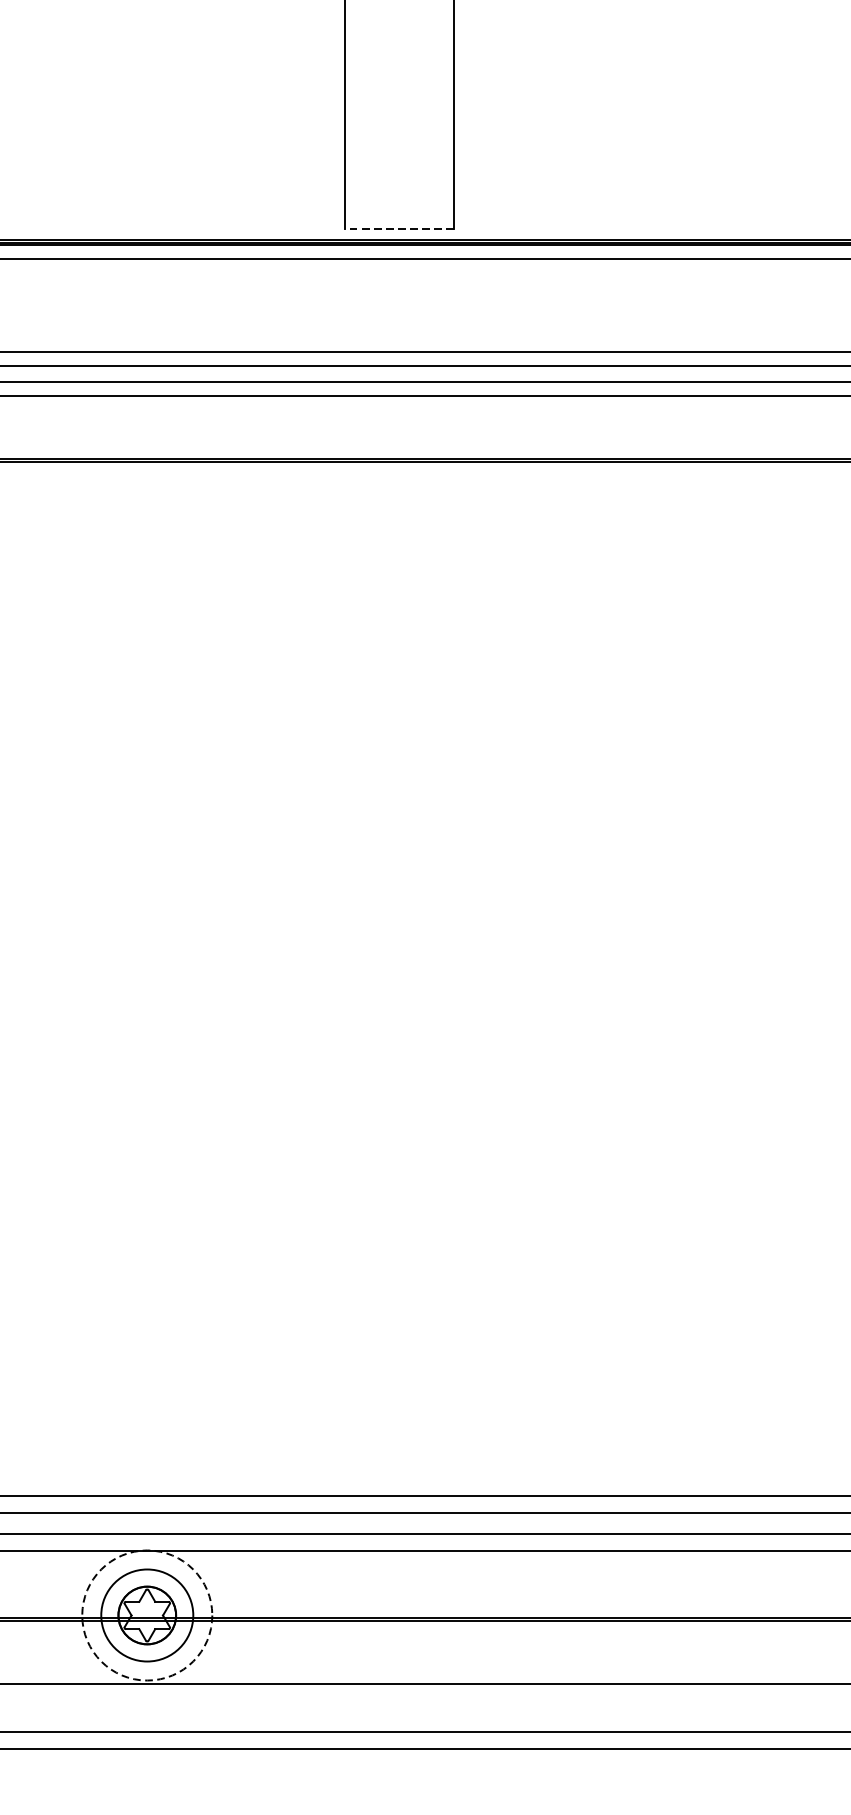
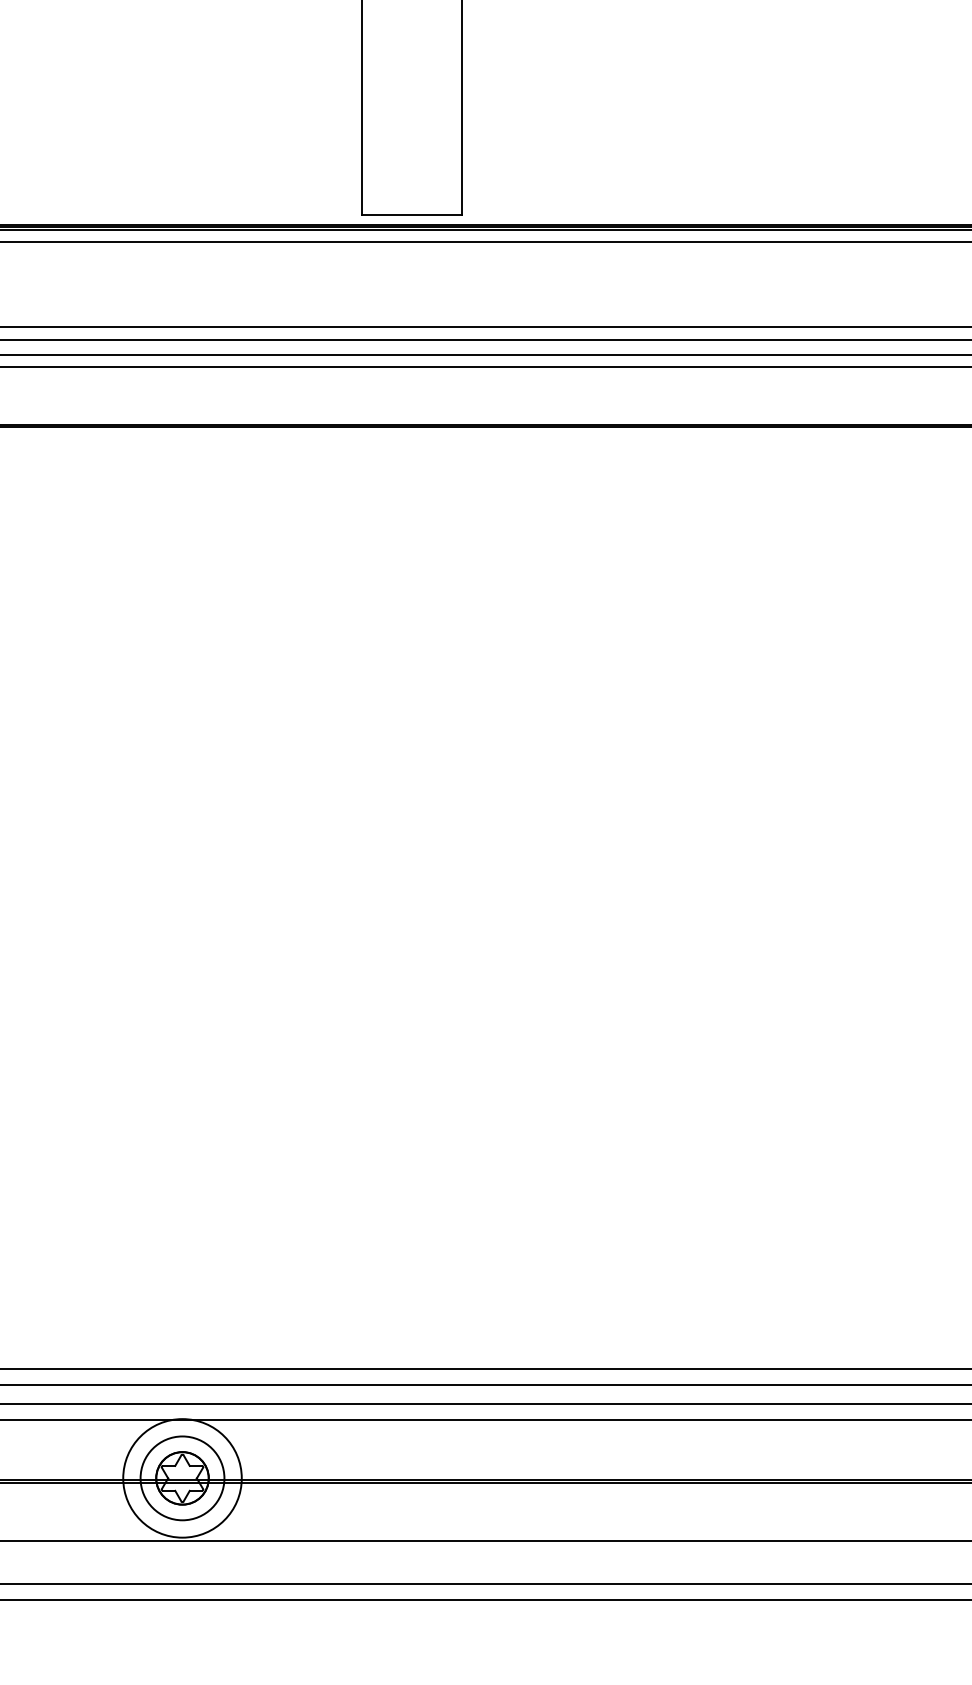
line: (399, 228) -> (412, 214), dashed -> solid
circle: (147, 1615) -> (182, 1478), dashed -> solid

